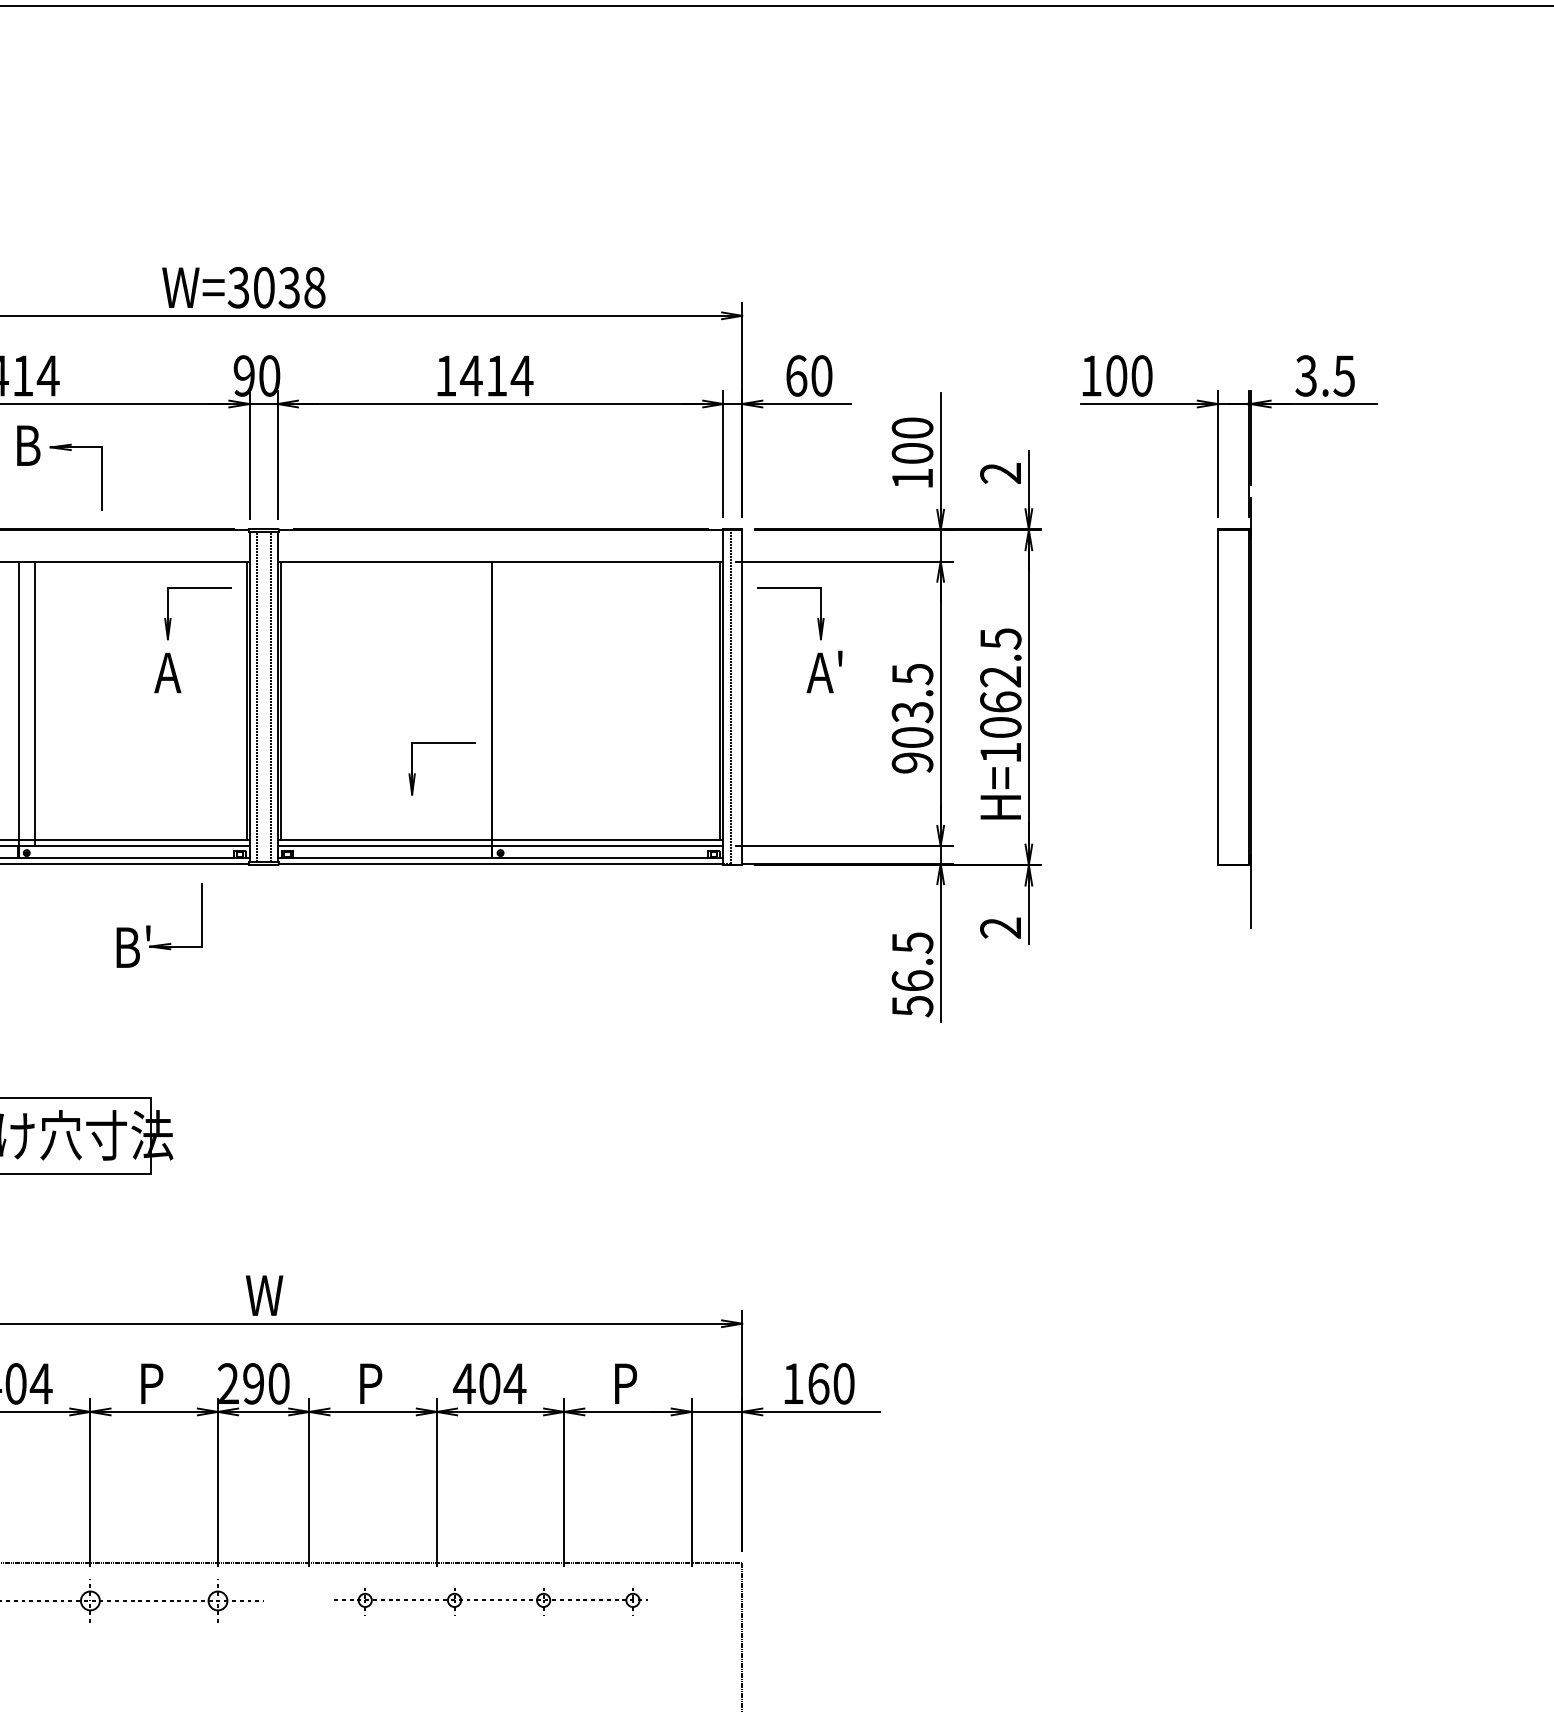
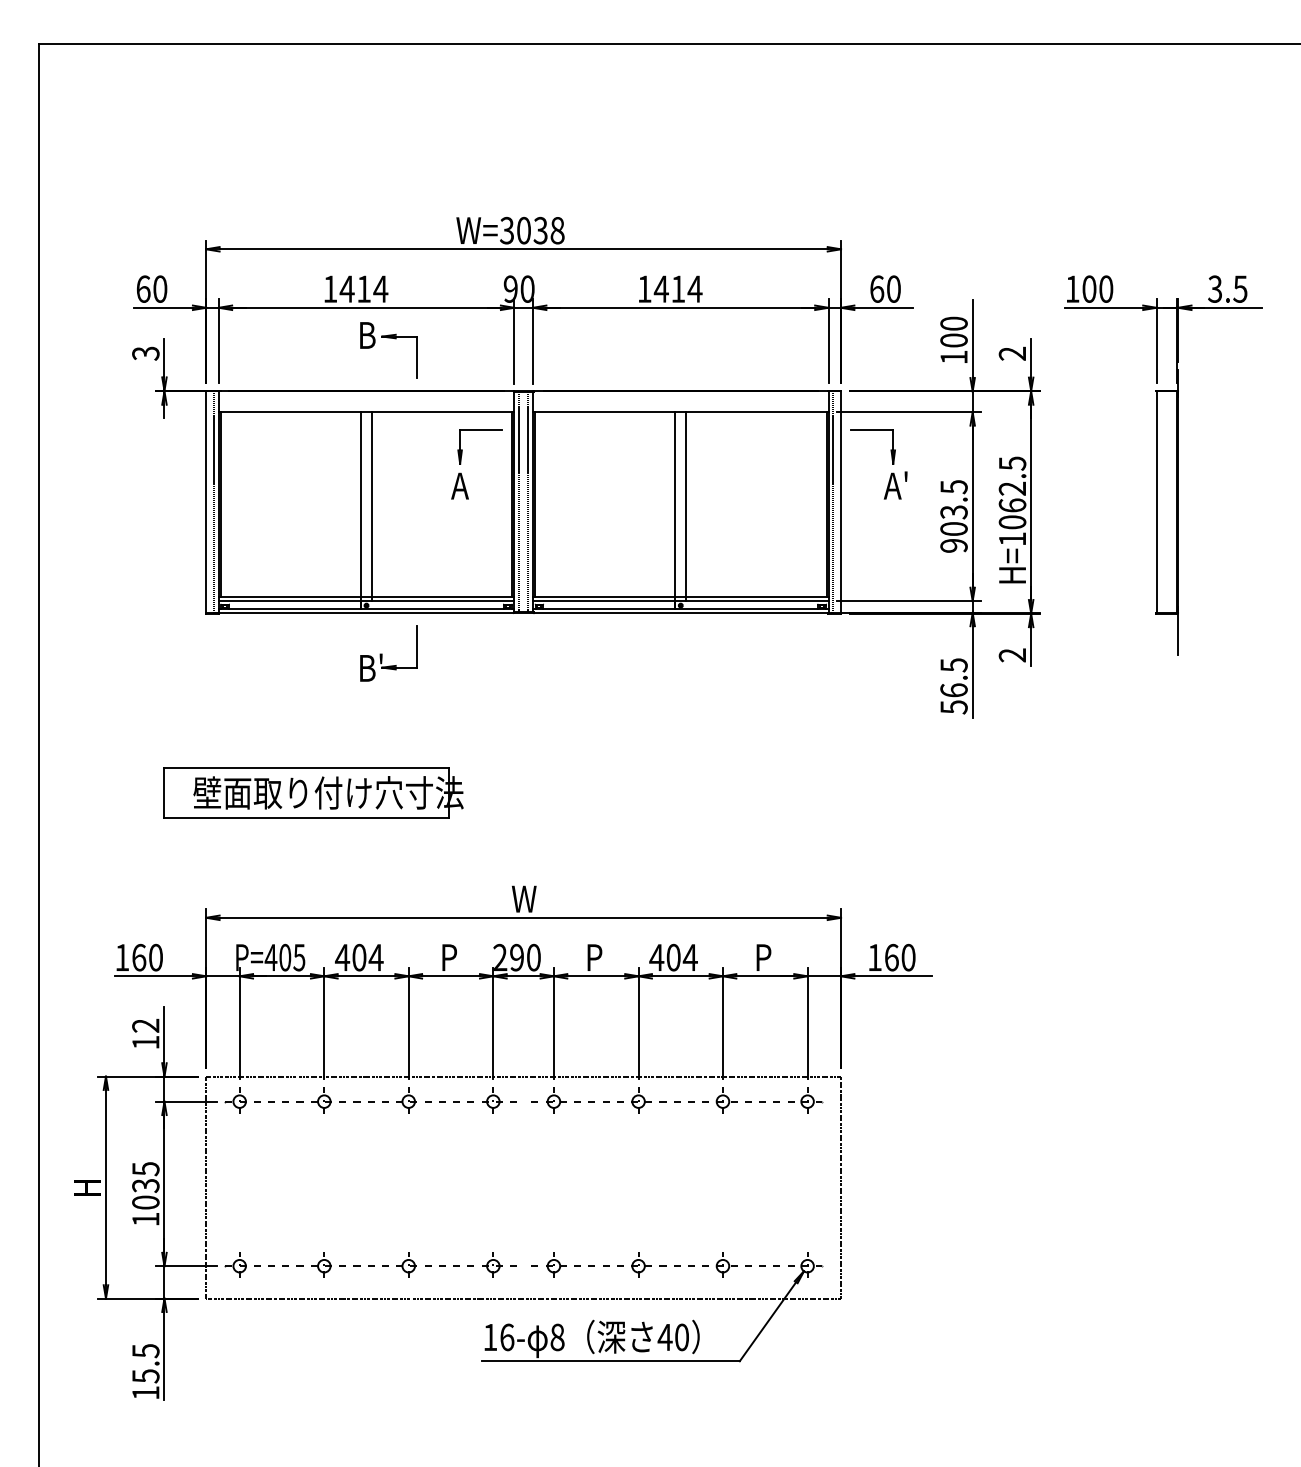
line: (509, 703) -> (686, 506), added
part: (441, 744) -> (641, 533), removed
part: (159, 925) -> (388, 653), moved
part: (495, 1599) -> (677, 1100), size x1.43

